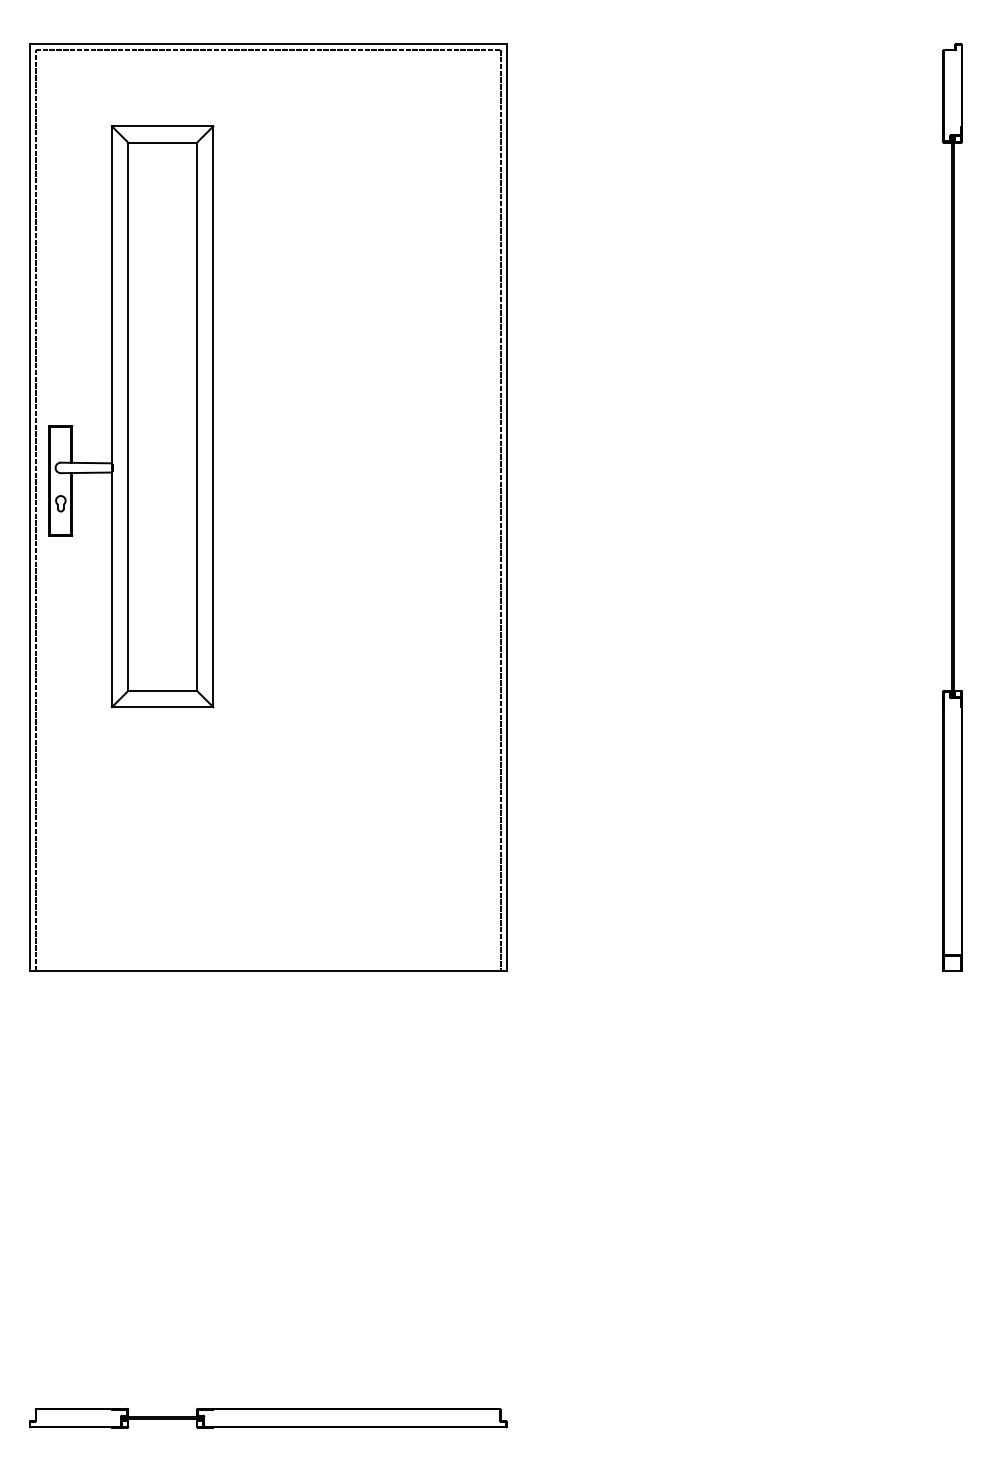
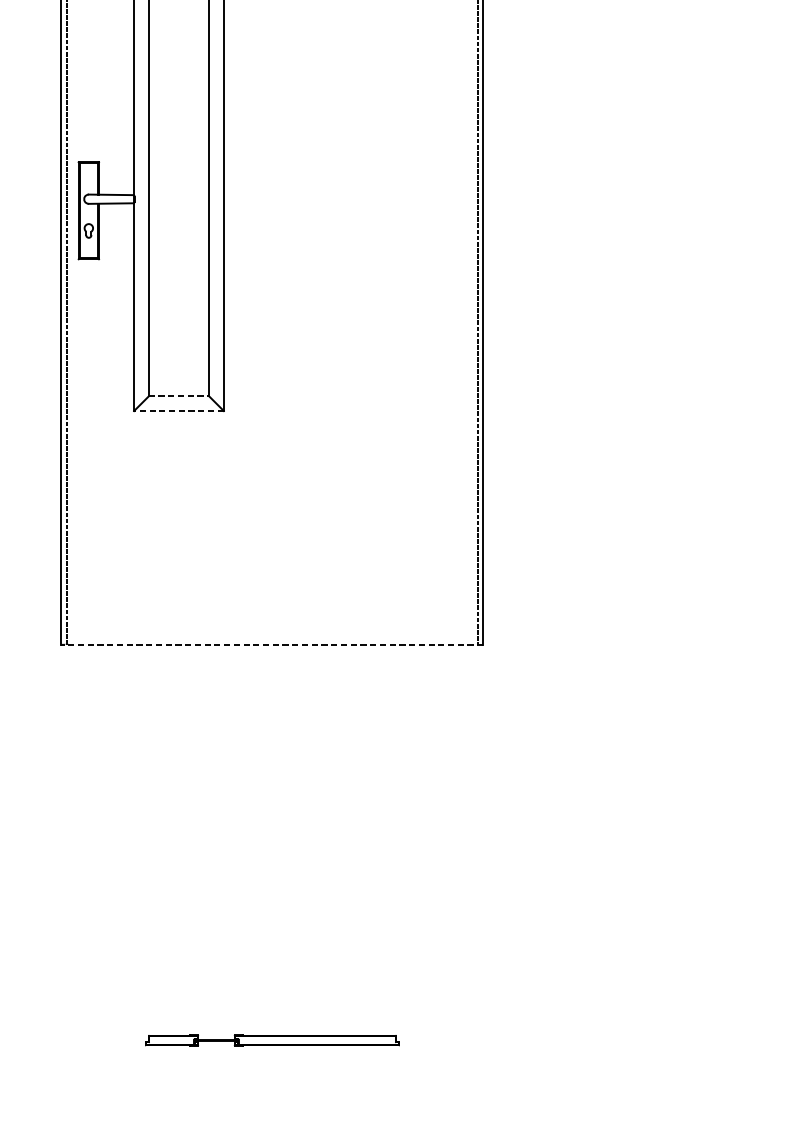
line: (163, 690) -> (179, 396), solid -> dashed
line: (162, 707) -> (178, 411), solid -> dashed
line: (267, 971) -> (271, 644), solid -> dashed
part: (268, 1418) -> (272, 1040), size x0.6

